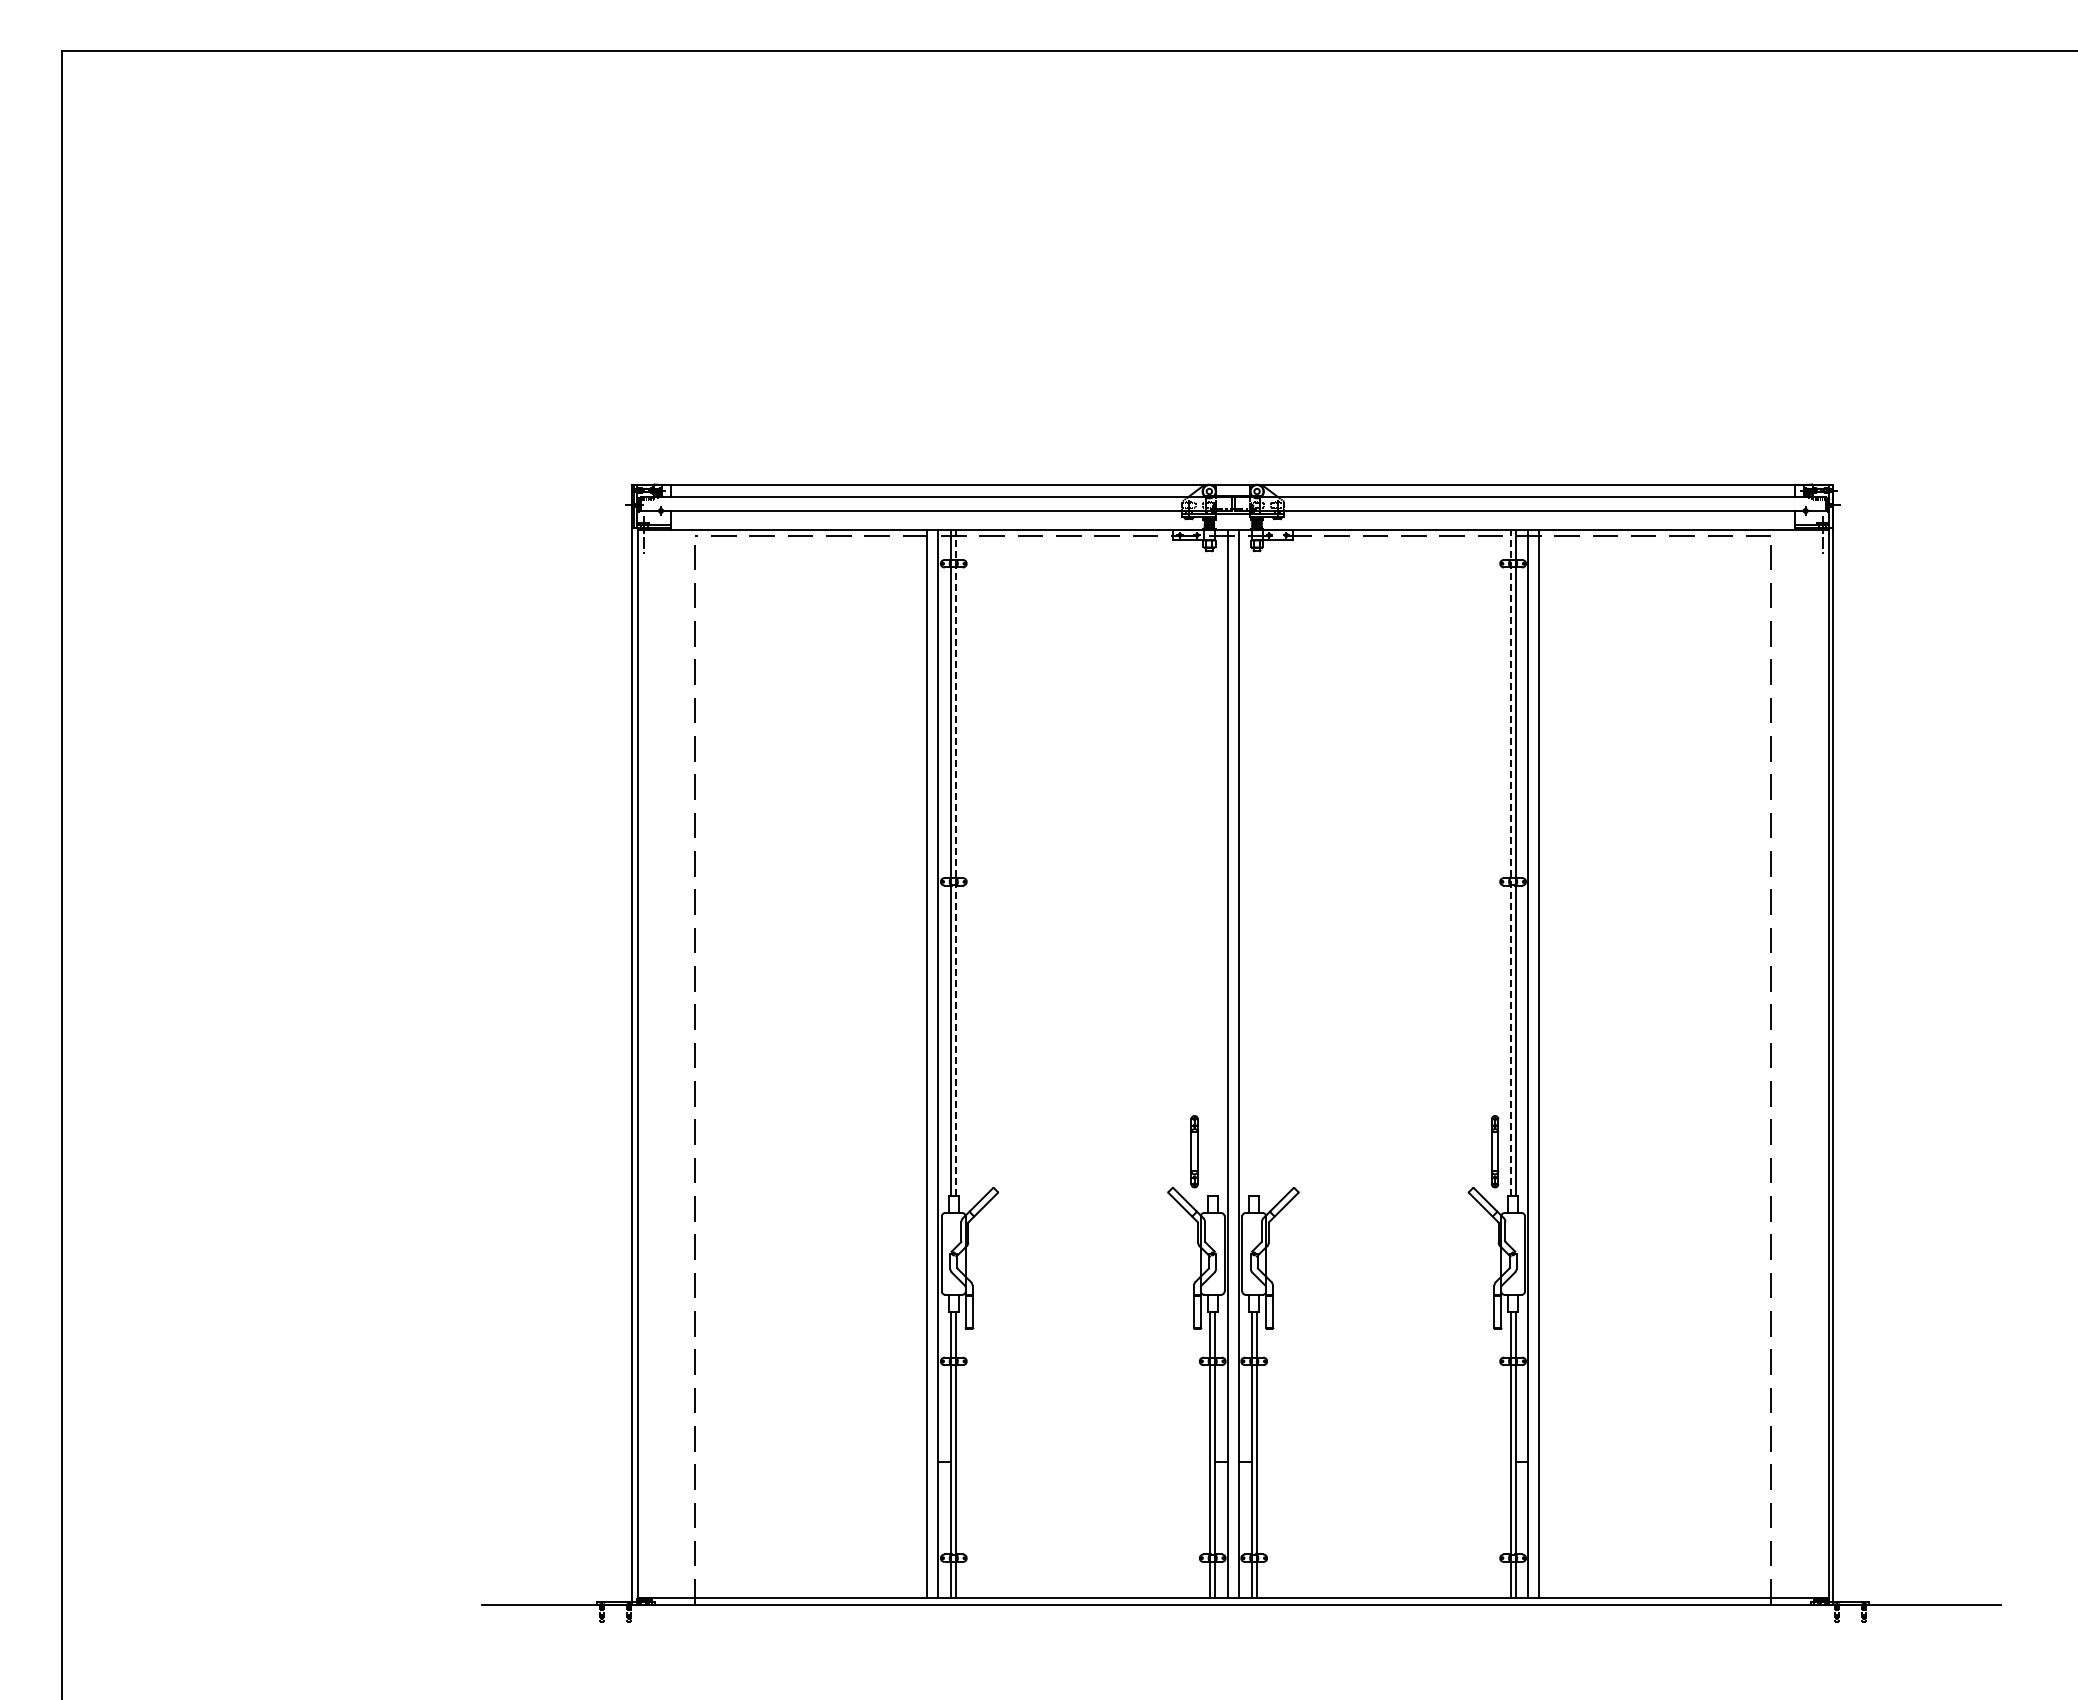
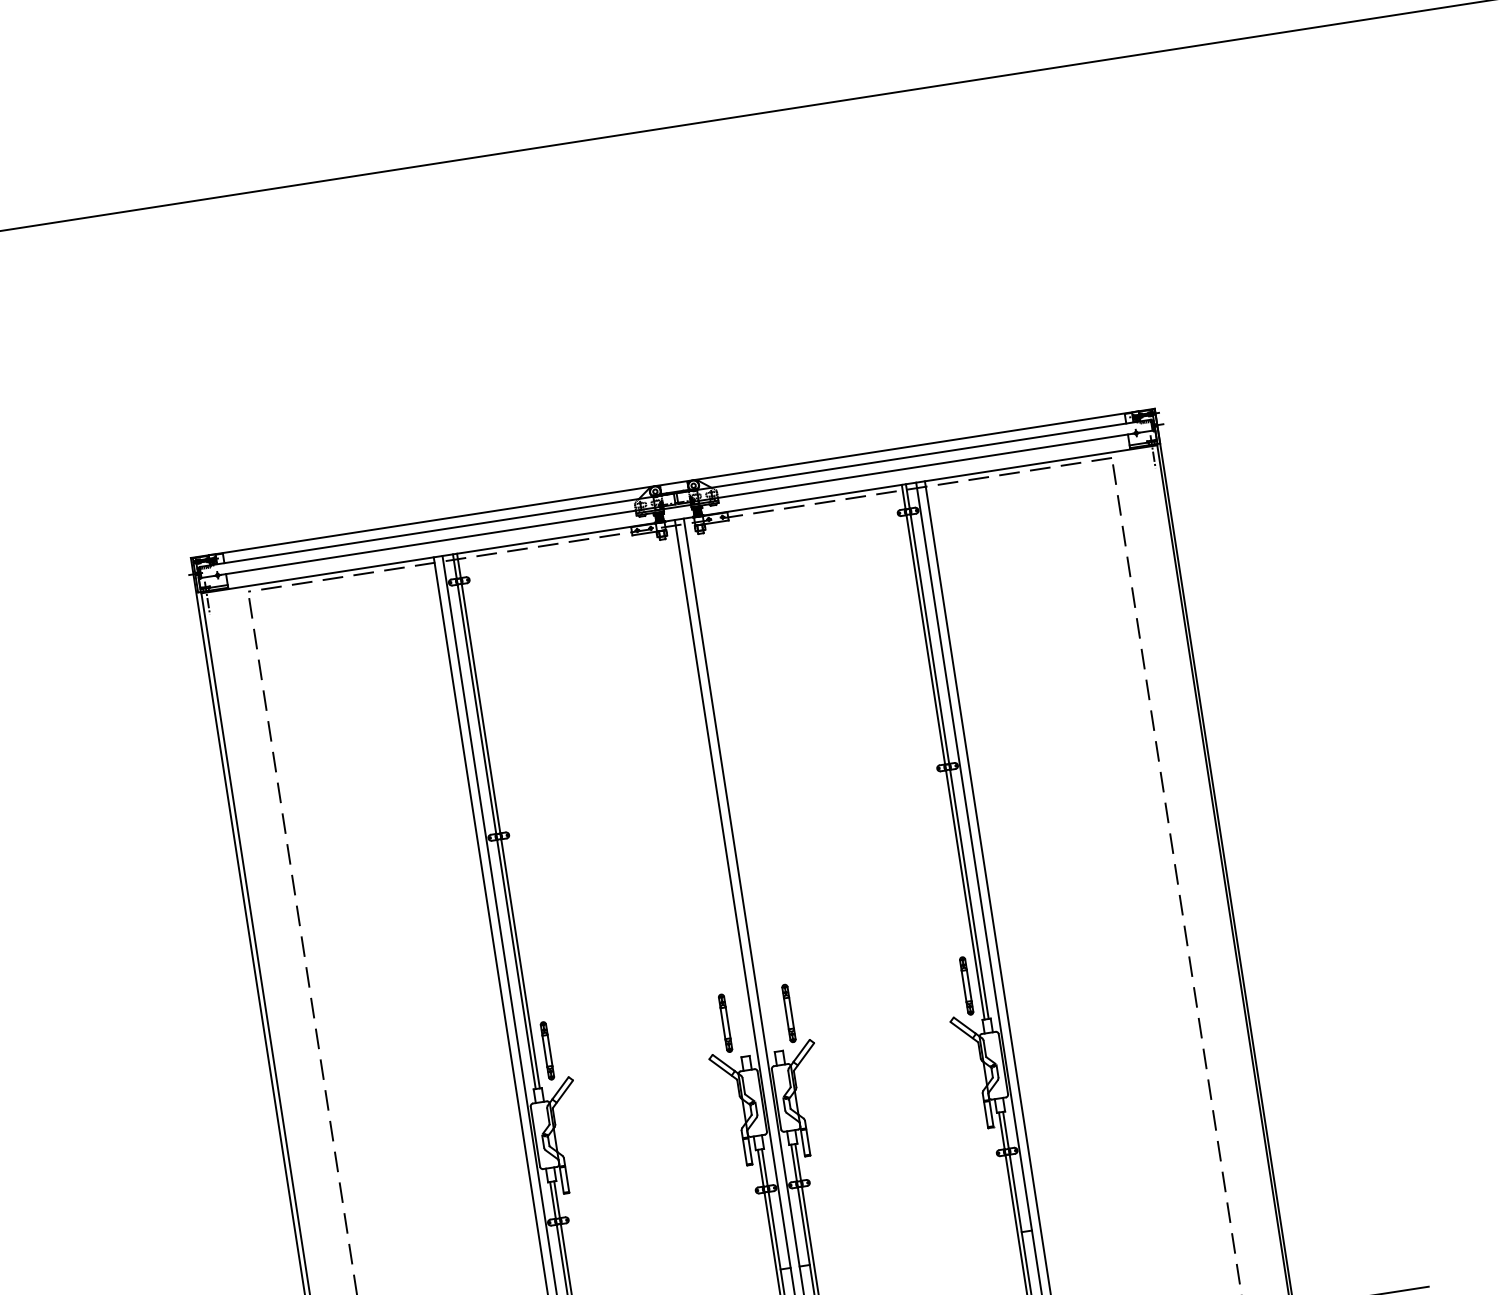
line: (956, 862) -> (498, 820), dashed -> solid
line: (1510, 862) -> (943, 751), dashed -> solid
part: (972, 1151) -> (547, 1050), added
part: (1273, 1151) -> (788, 1013), added

